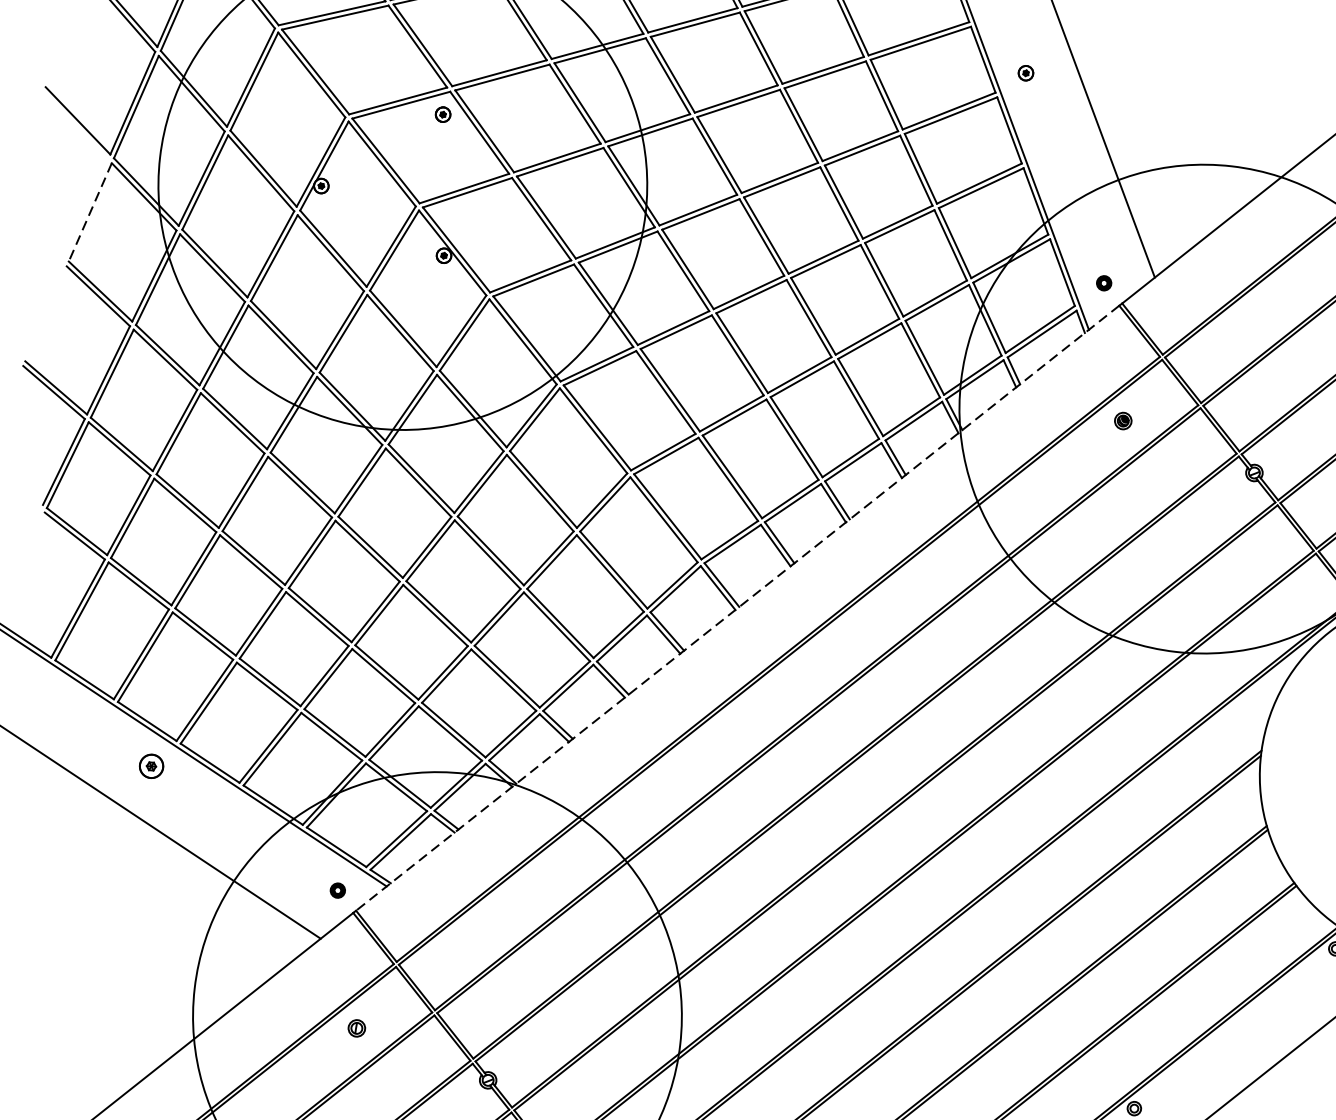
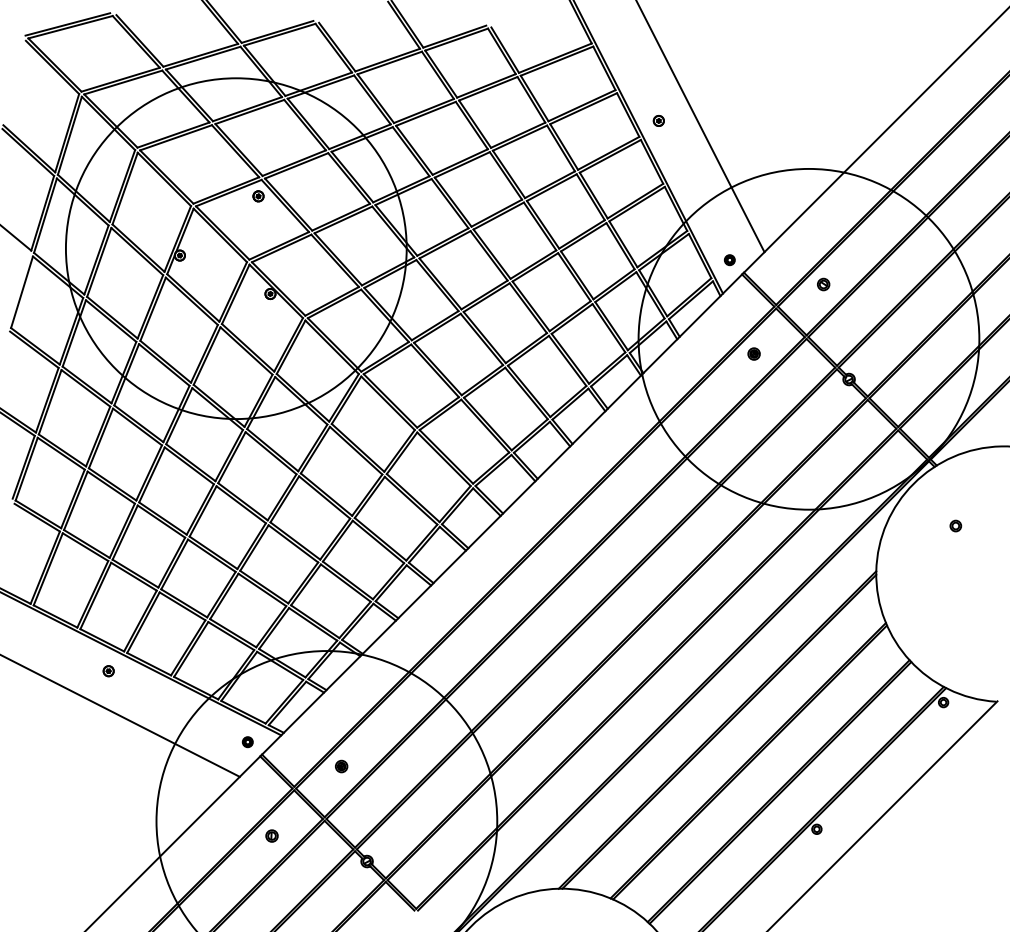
line: (89, 212) -> (21, 292), dashed -> solid
part: (1233, 333) -> (823, 284), added
line: (736, 608) -> (501, 514), dashed -> solid
part: (151, 766) -> (108, 671), size x0.62
part: (467, 940) -> (341, 766), added

